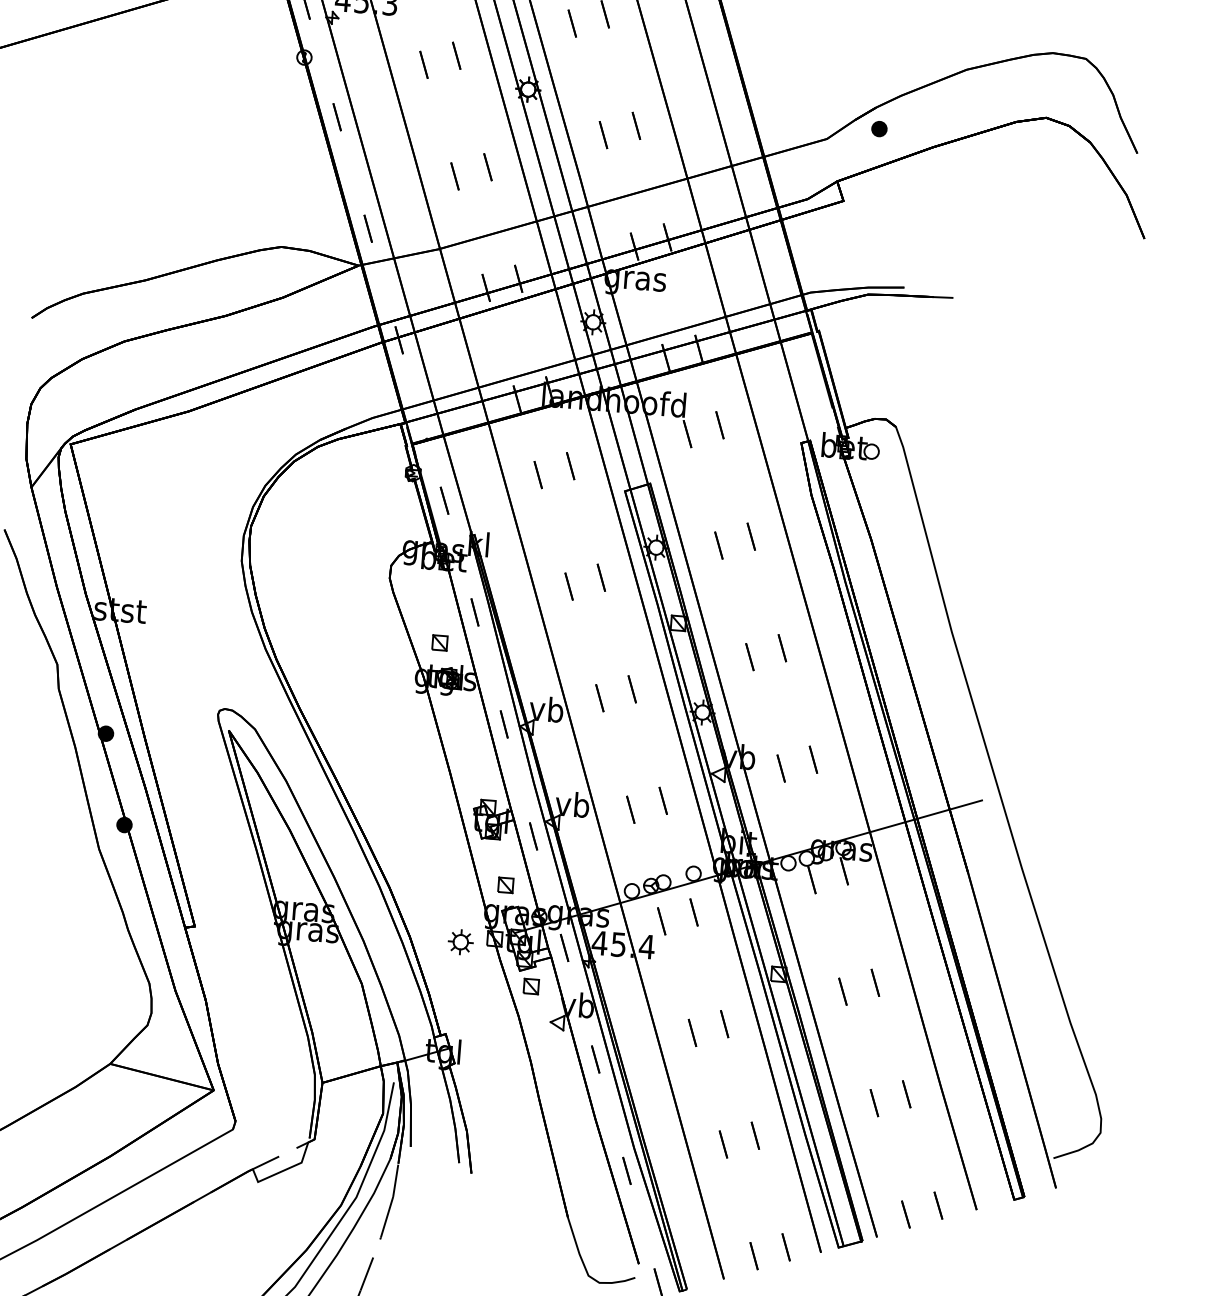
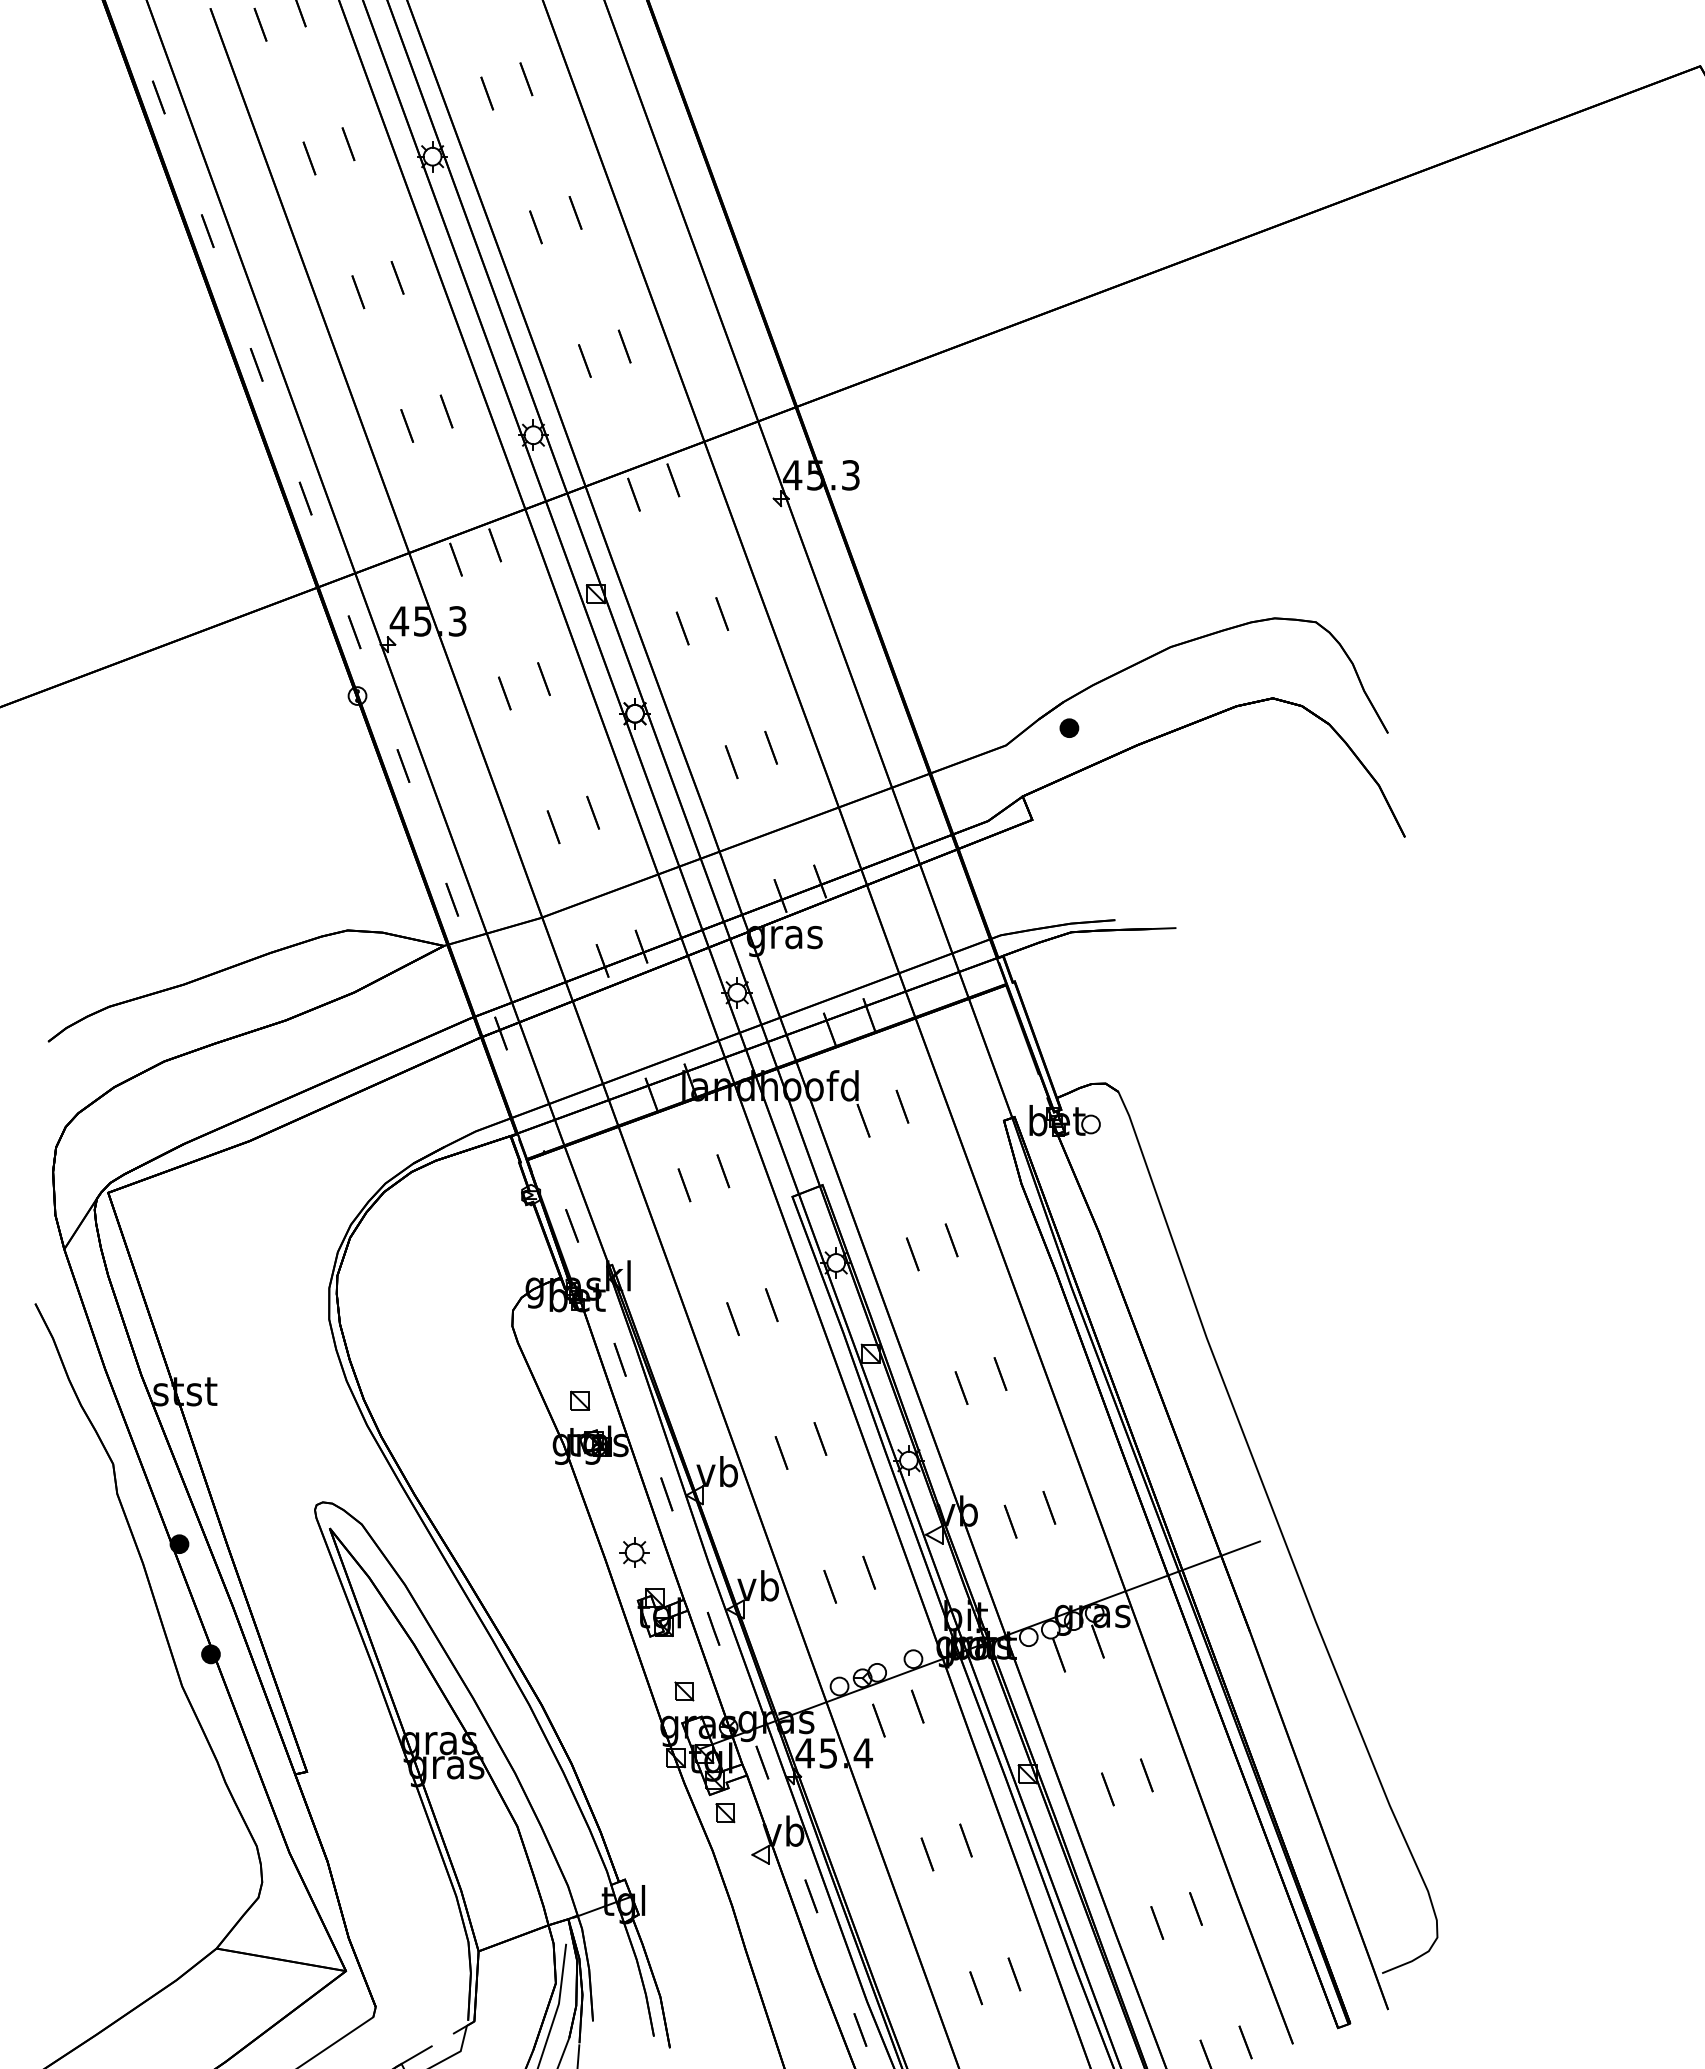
part: (460, 942) -> (634, 1552), moved

